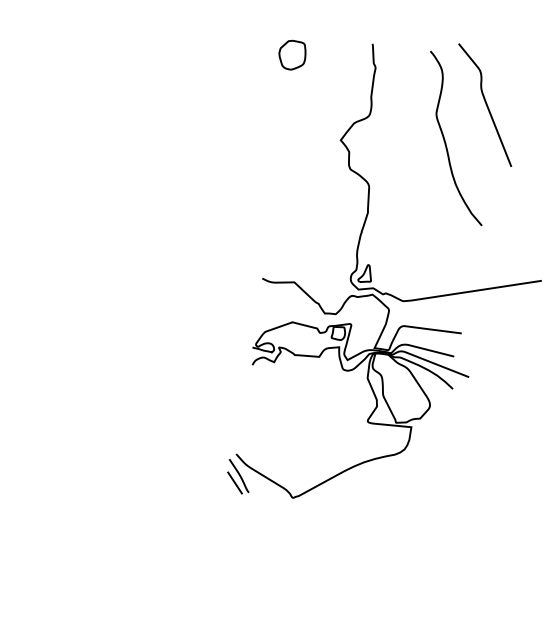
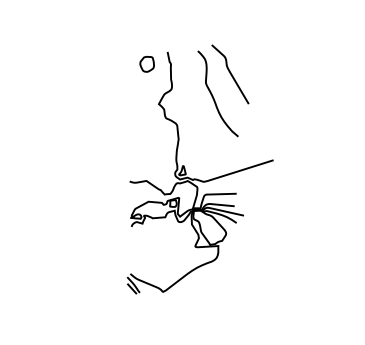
part: (291, 55) -> (146, 64), moved

